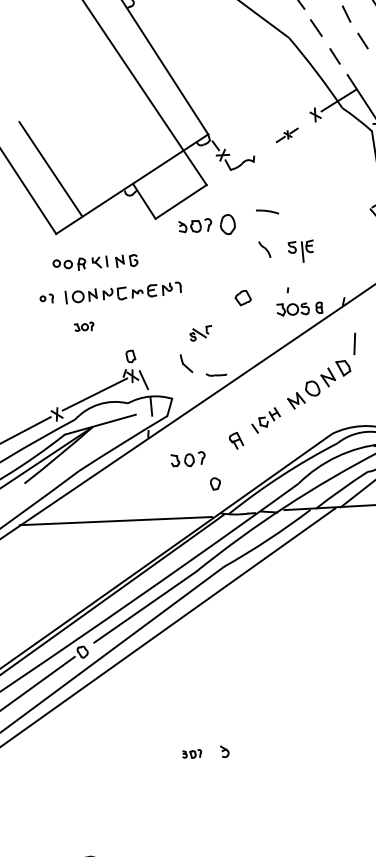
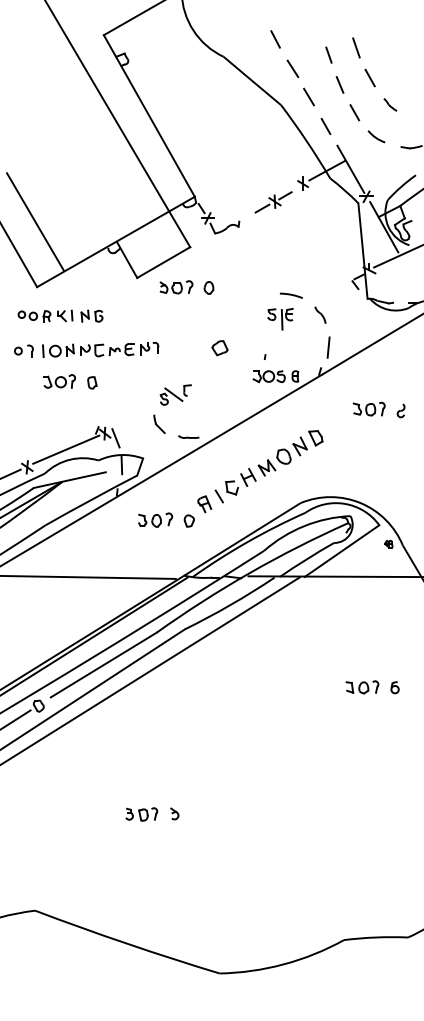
part: (287, 135) -> (273, 202), size x1.67
line: (267, 211) -> (291, 295), moved
part: (227, 224) -> (208, 287), size x0.62
part: (264, 248) -> (320, 314), moved
part: (95, 262) -> (60, 315), moved
part: (46, 298) -> (23, 350), size x1.43
part: (242, 298) -> (219, 348), moved
part: (84, 326) -> (59, 381), size x1.67
part: (200, 332) -> (175, 394), size x1.43
line: (354, 343) -> (328, 347), moved
part: (130, 356) -> (92, 382), moved
part: (266, 420) -> (235, 485), size x1.43
part: (214, 483) -> (188, 520), moved
part: (191, 754) -> (141, 814), size x1.67

